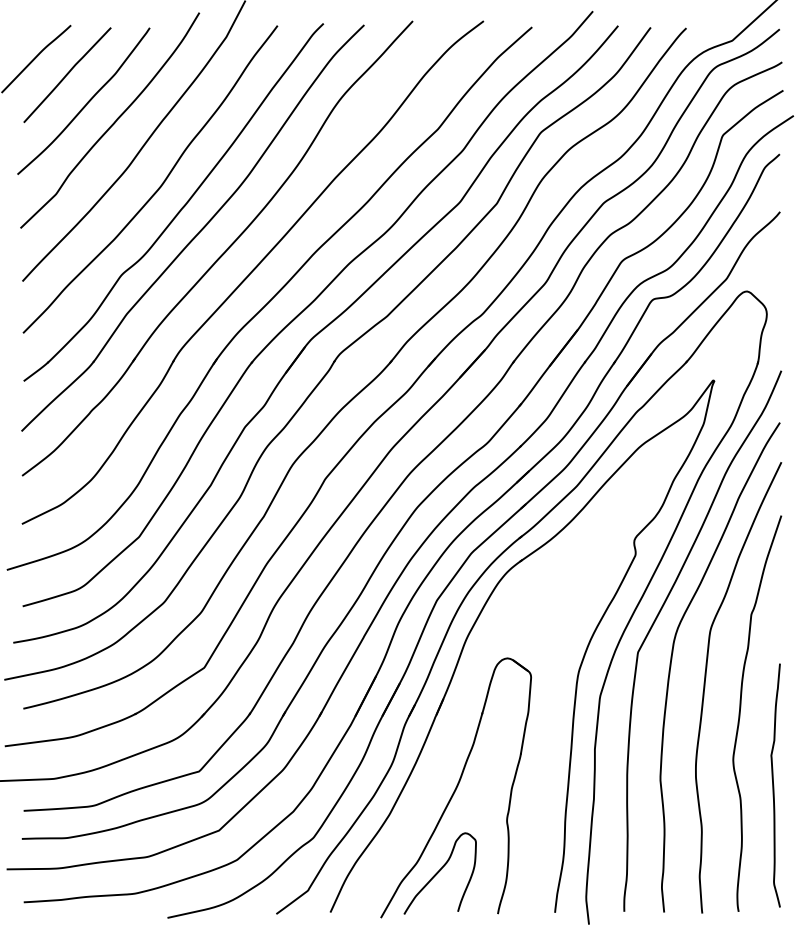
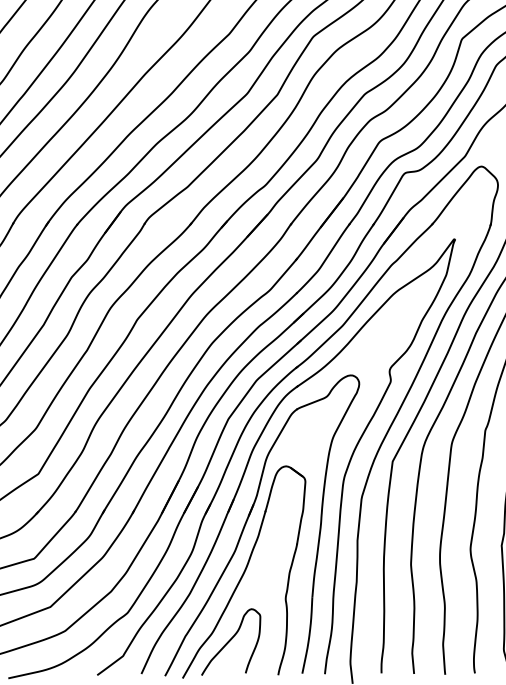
part: (460, 725) -> (247, 521), added

